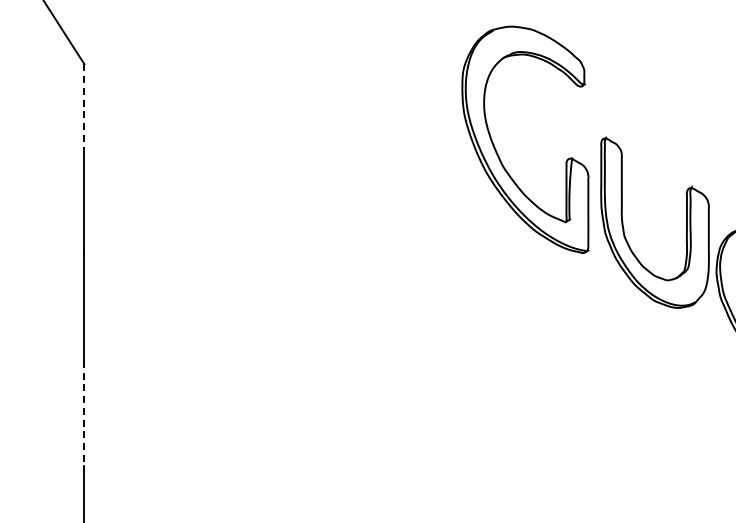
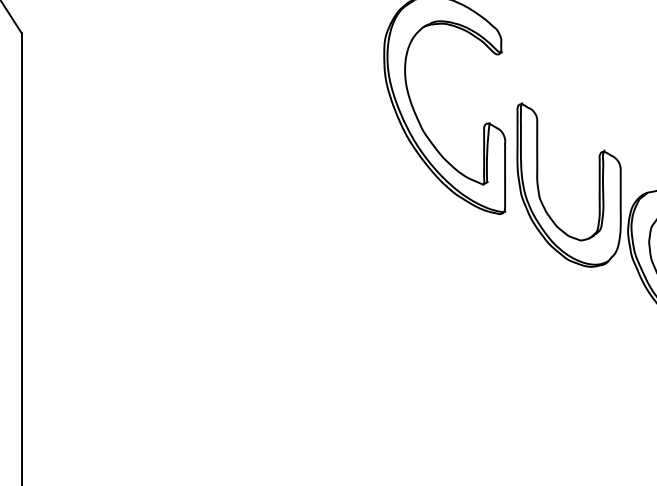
line: (84, 107) -> (21, 74), dashed -> solid
line: (84, 413) -> (21, 368), dashed -> solid

